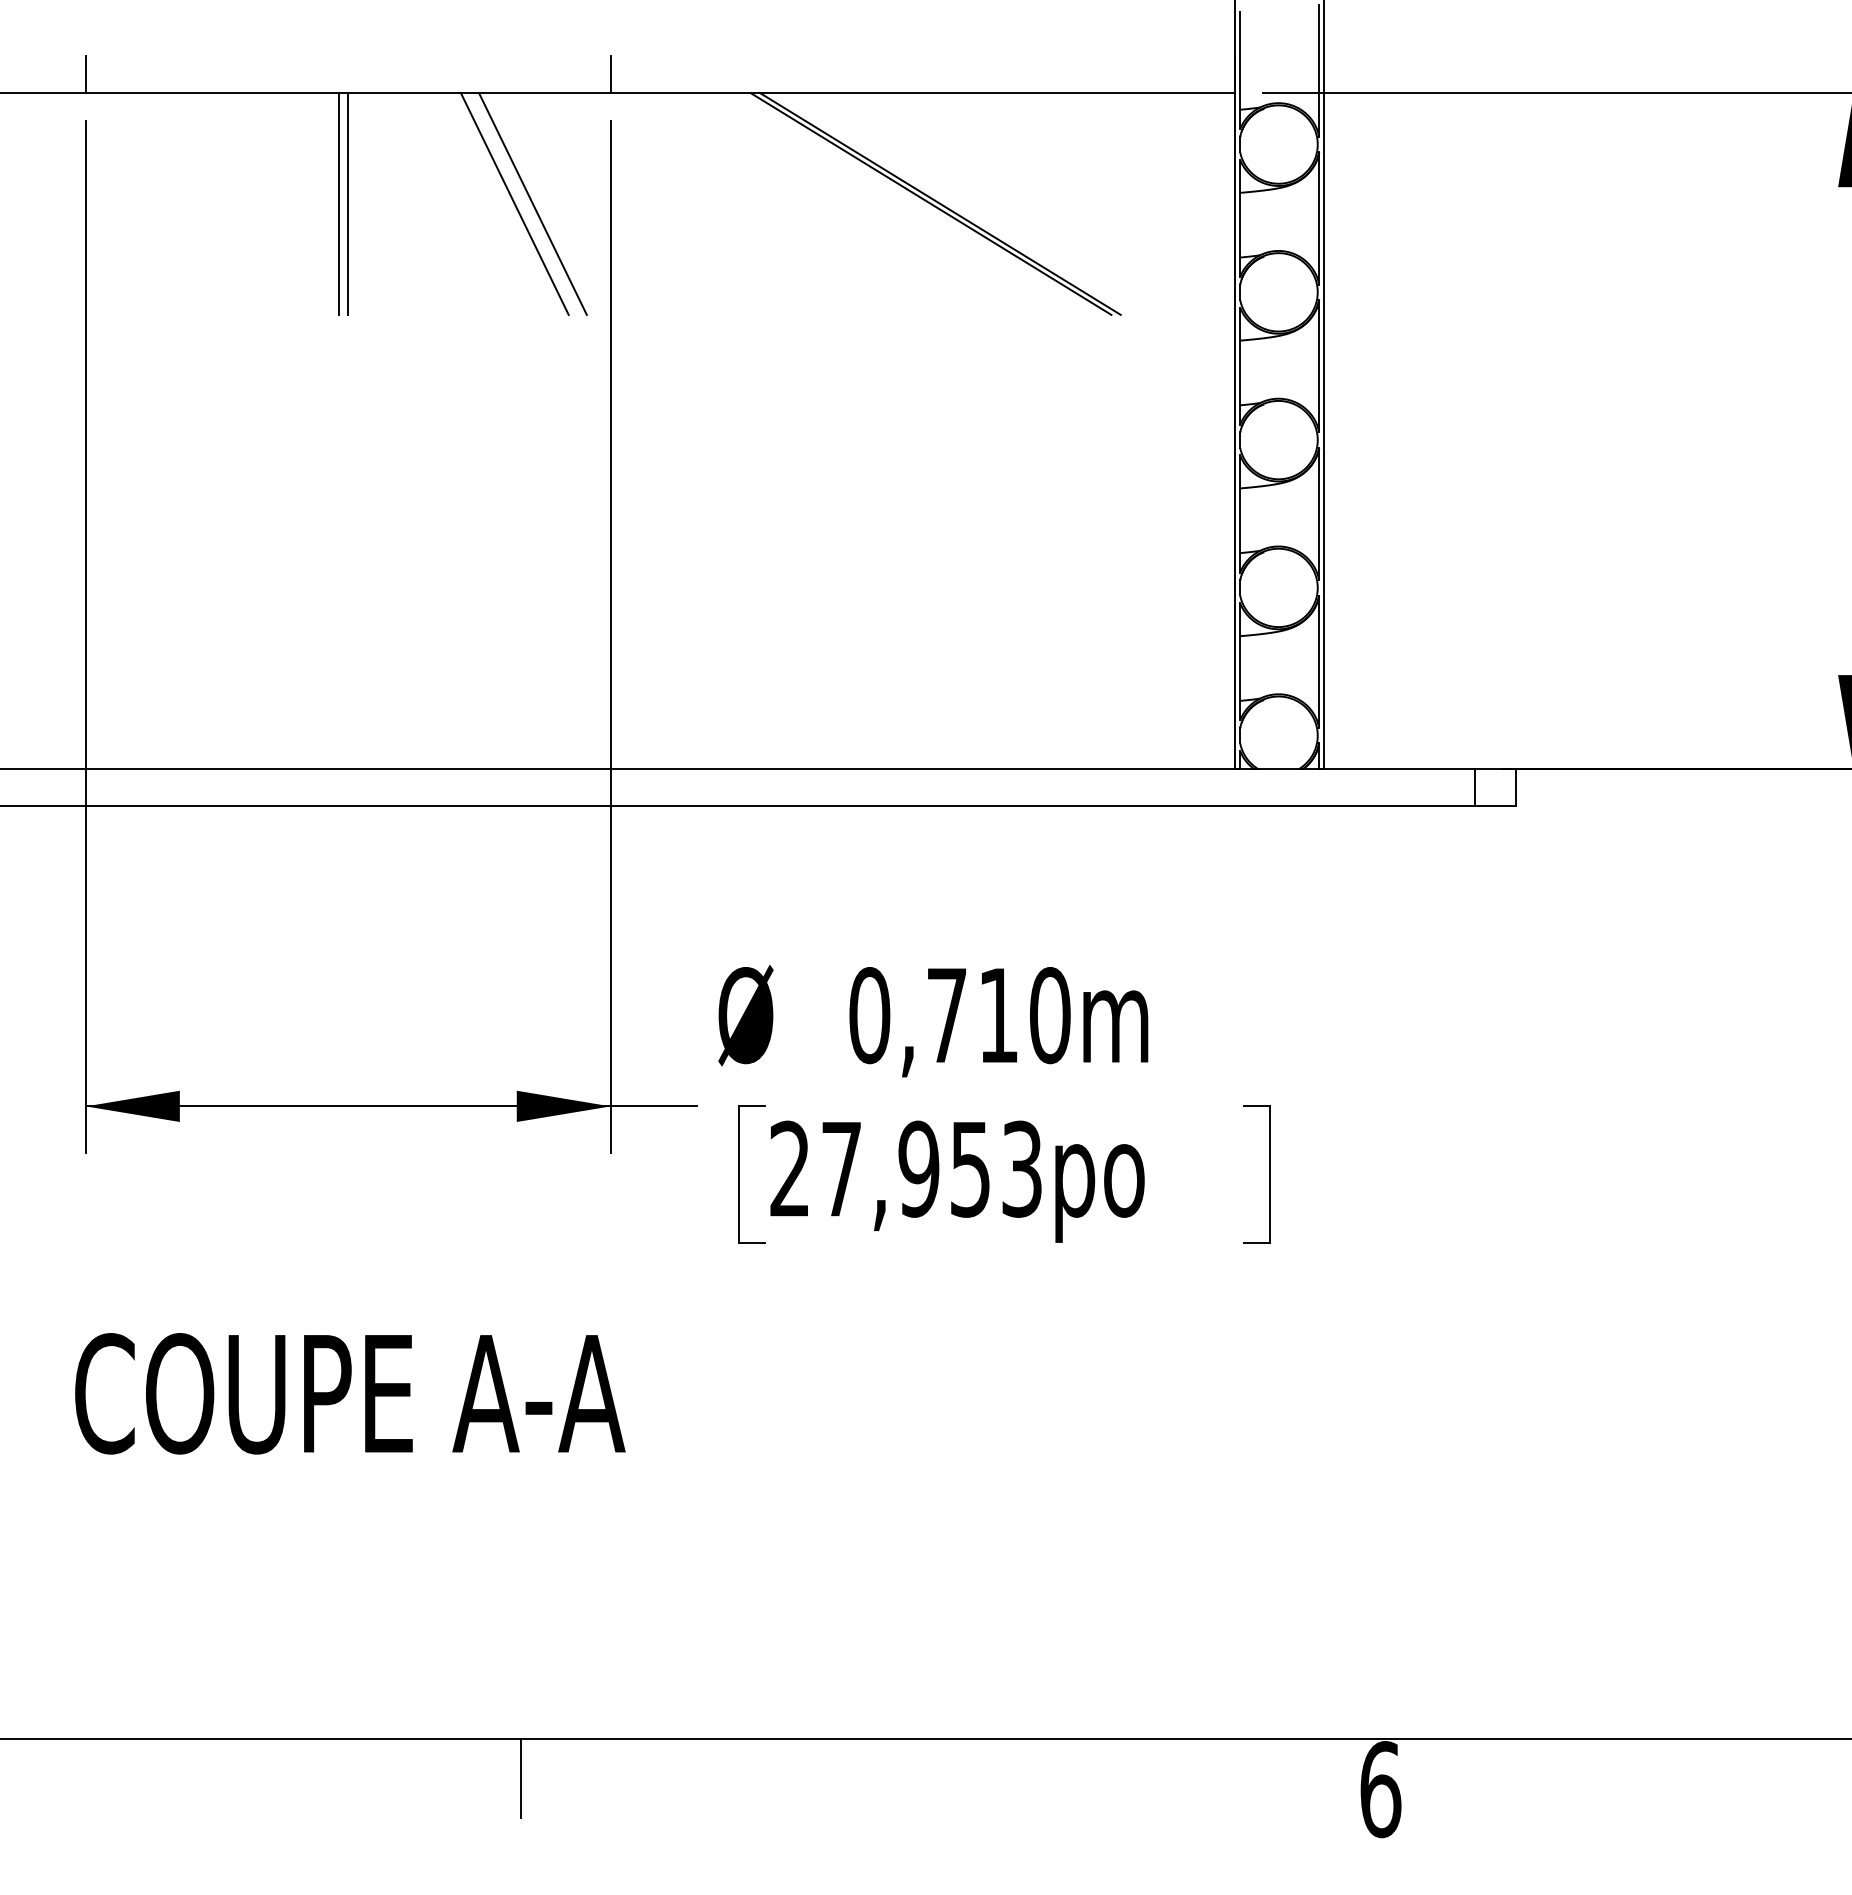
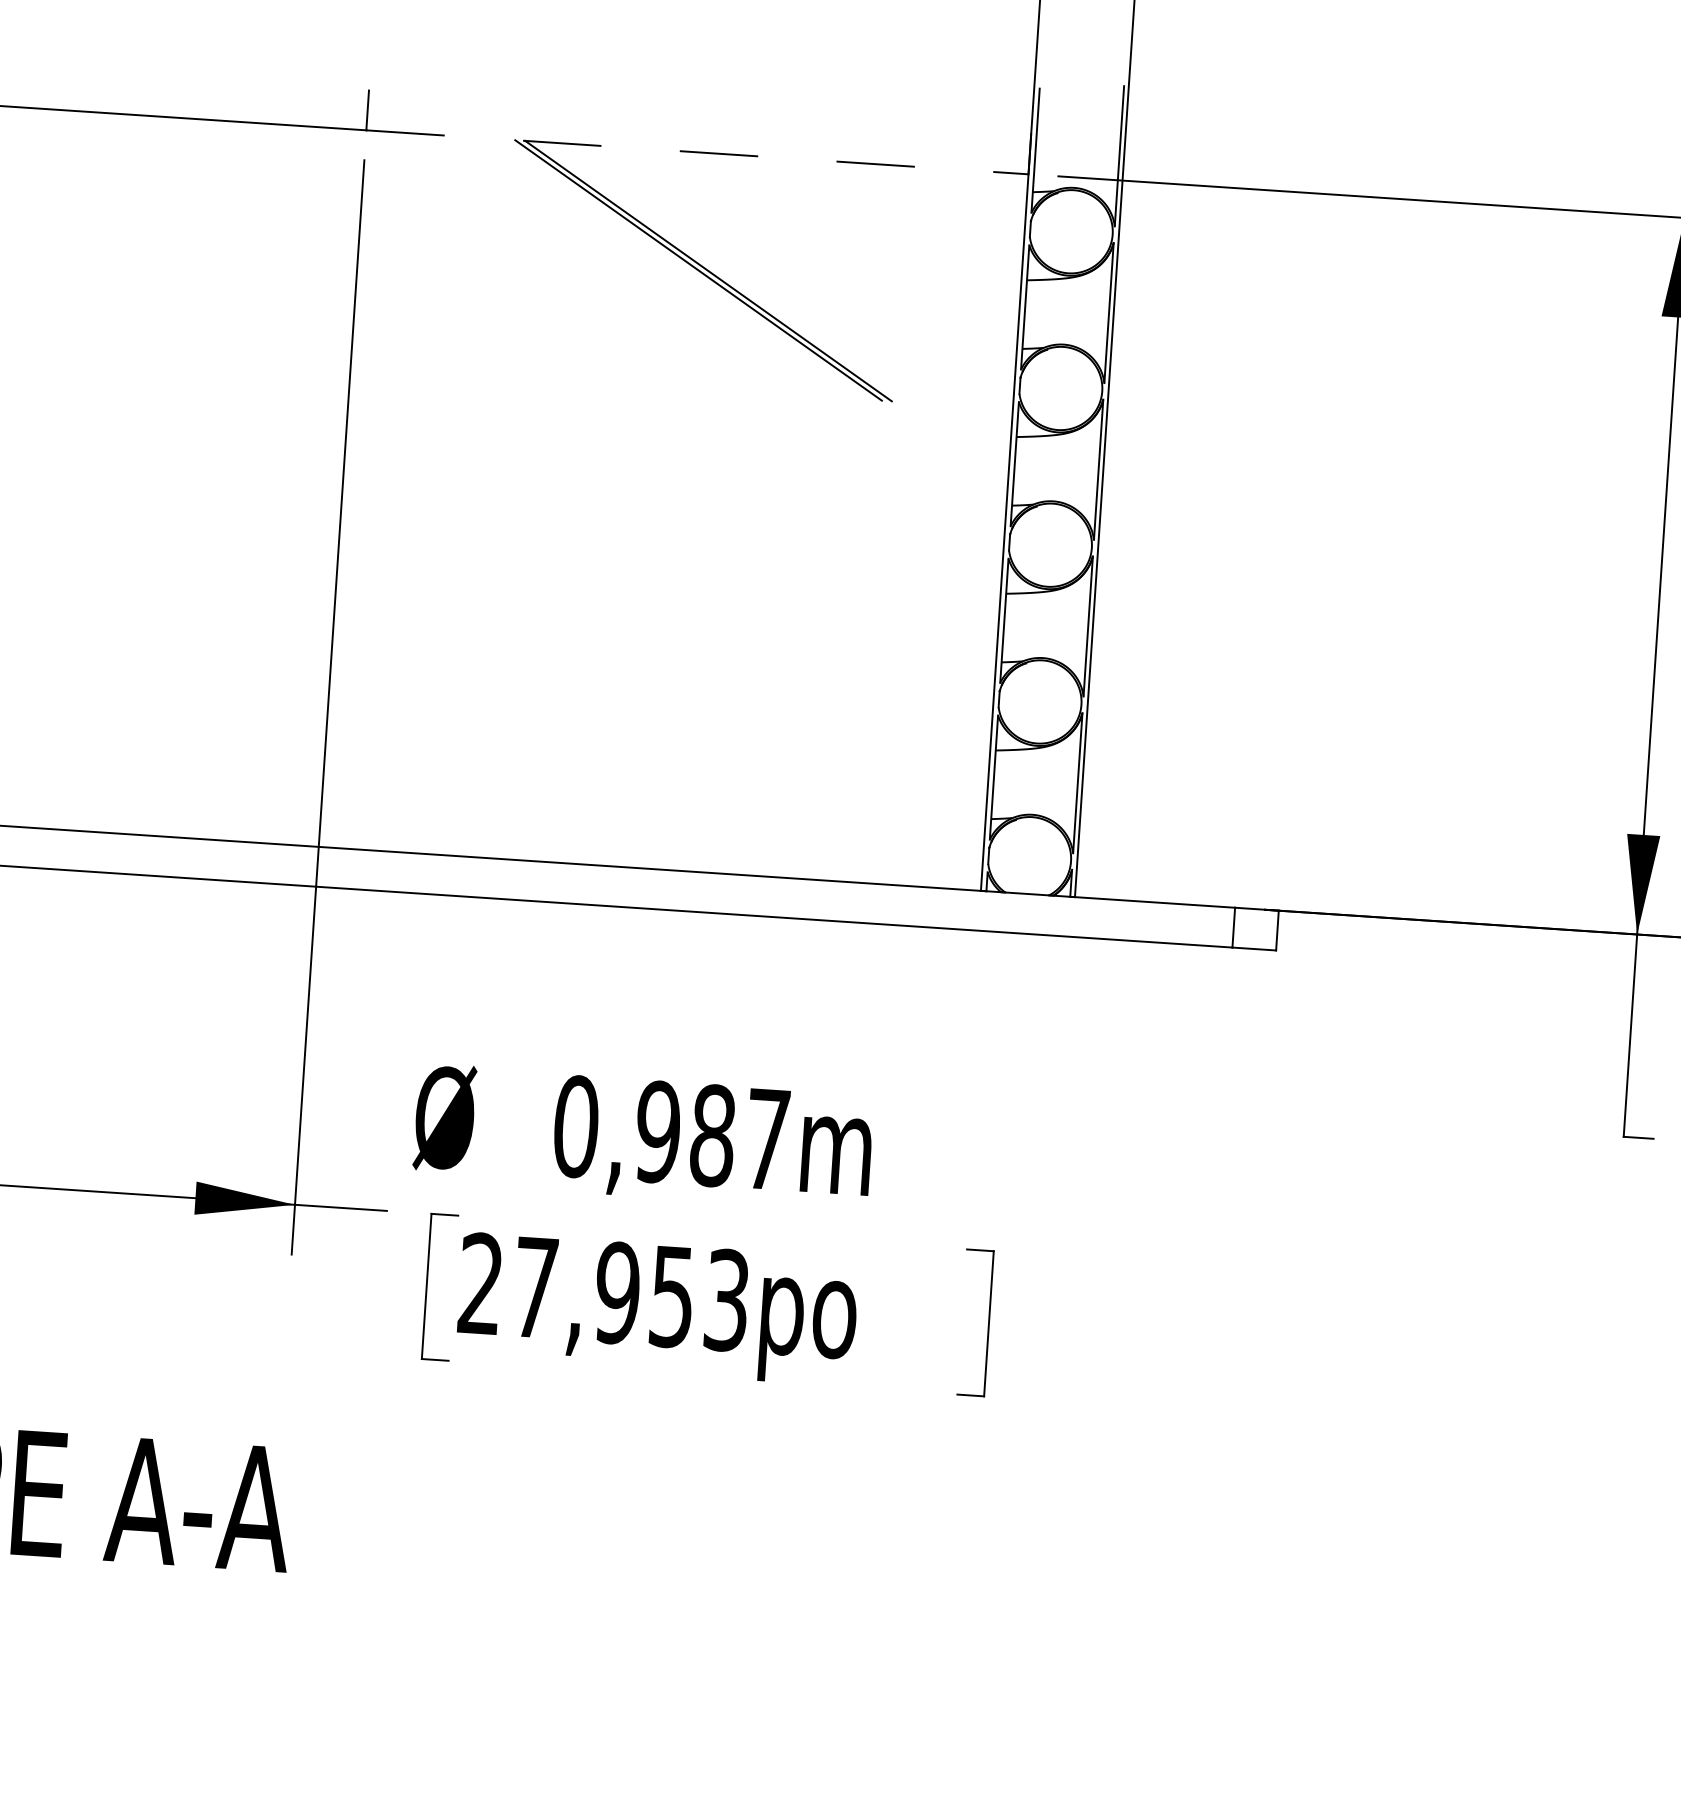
line: (923, 93) -> (698, 152), solid -> dashed
line: (338, 203) -> (69, 228), removed
line: (348, 203) -> (80, 228), removed
line: (514, 203) -> (256, 240), removed
line: (532, 203) -> (275, 241), removed
text: (998, 1015) -> (712, 1135), 0,710m -> 0,987m

